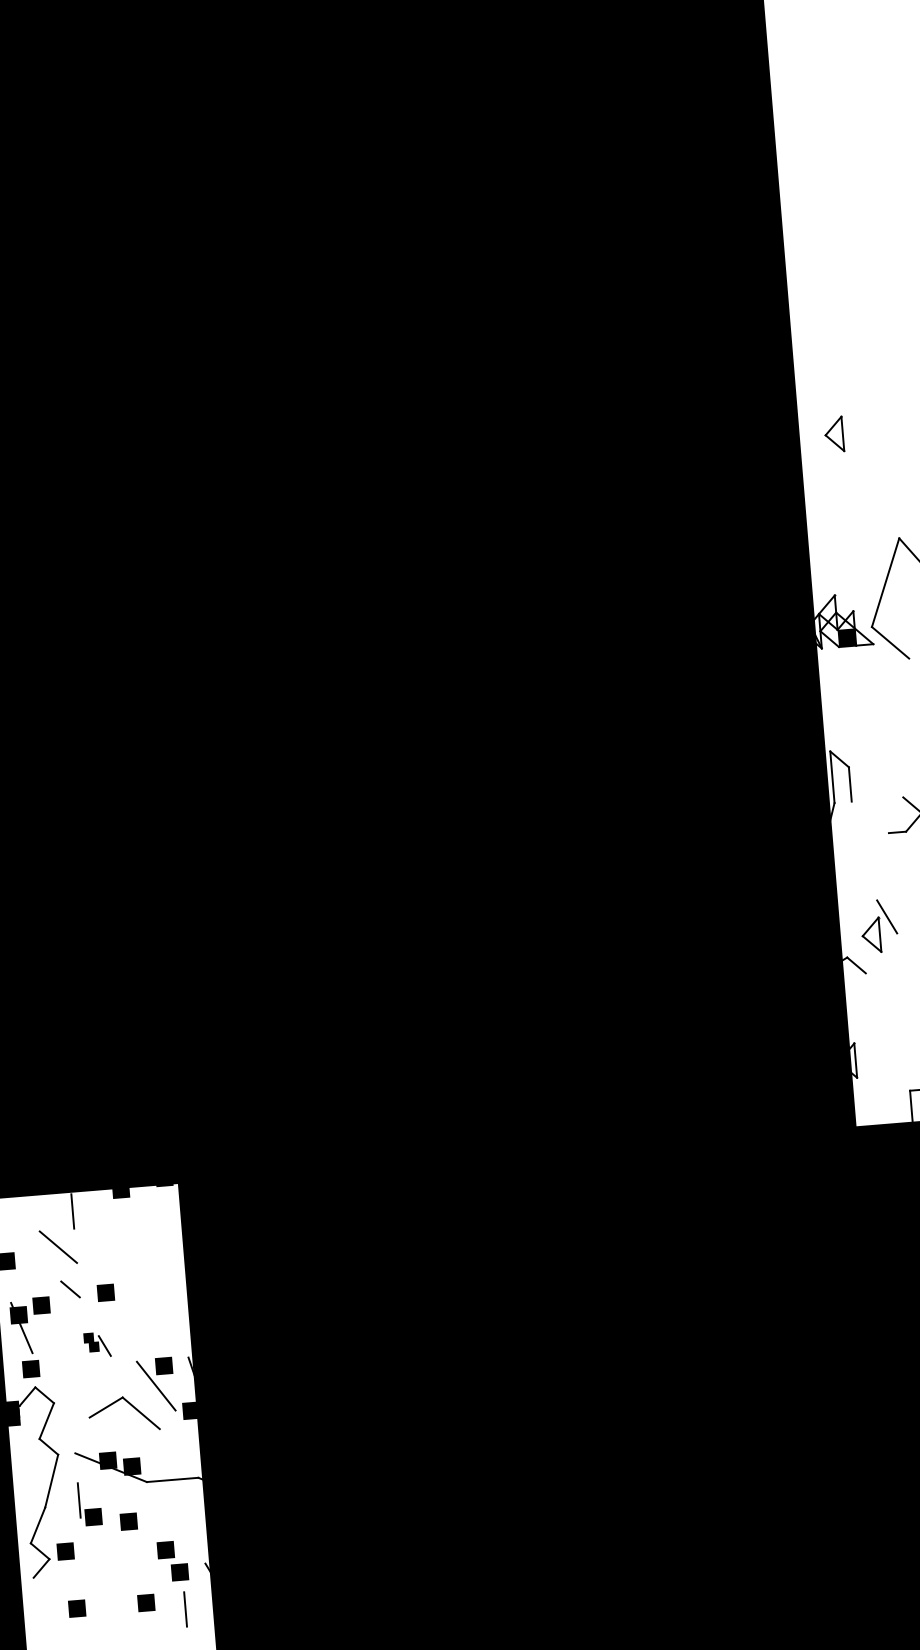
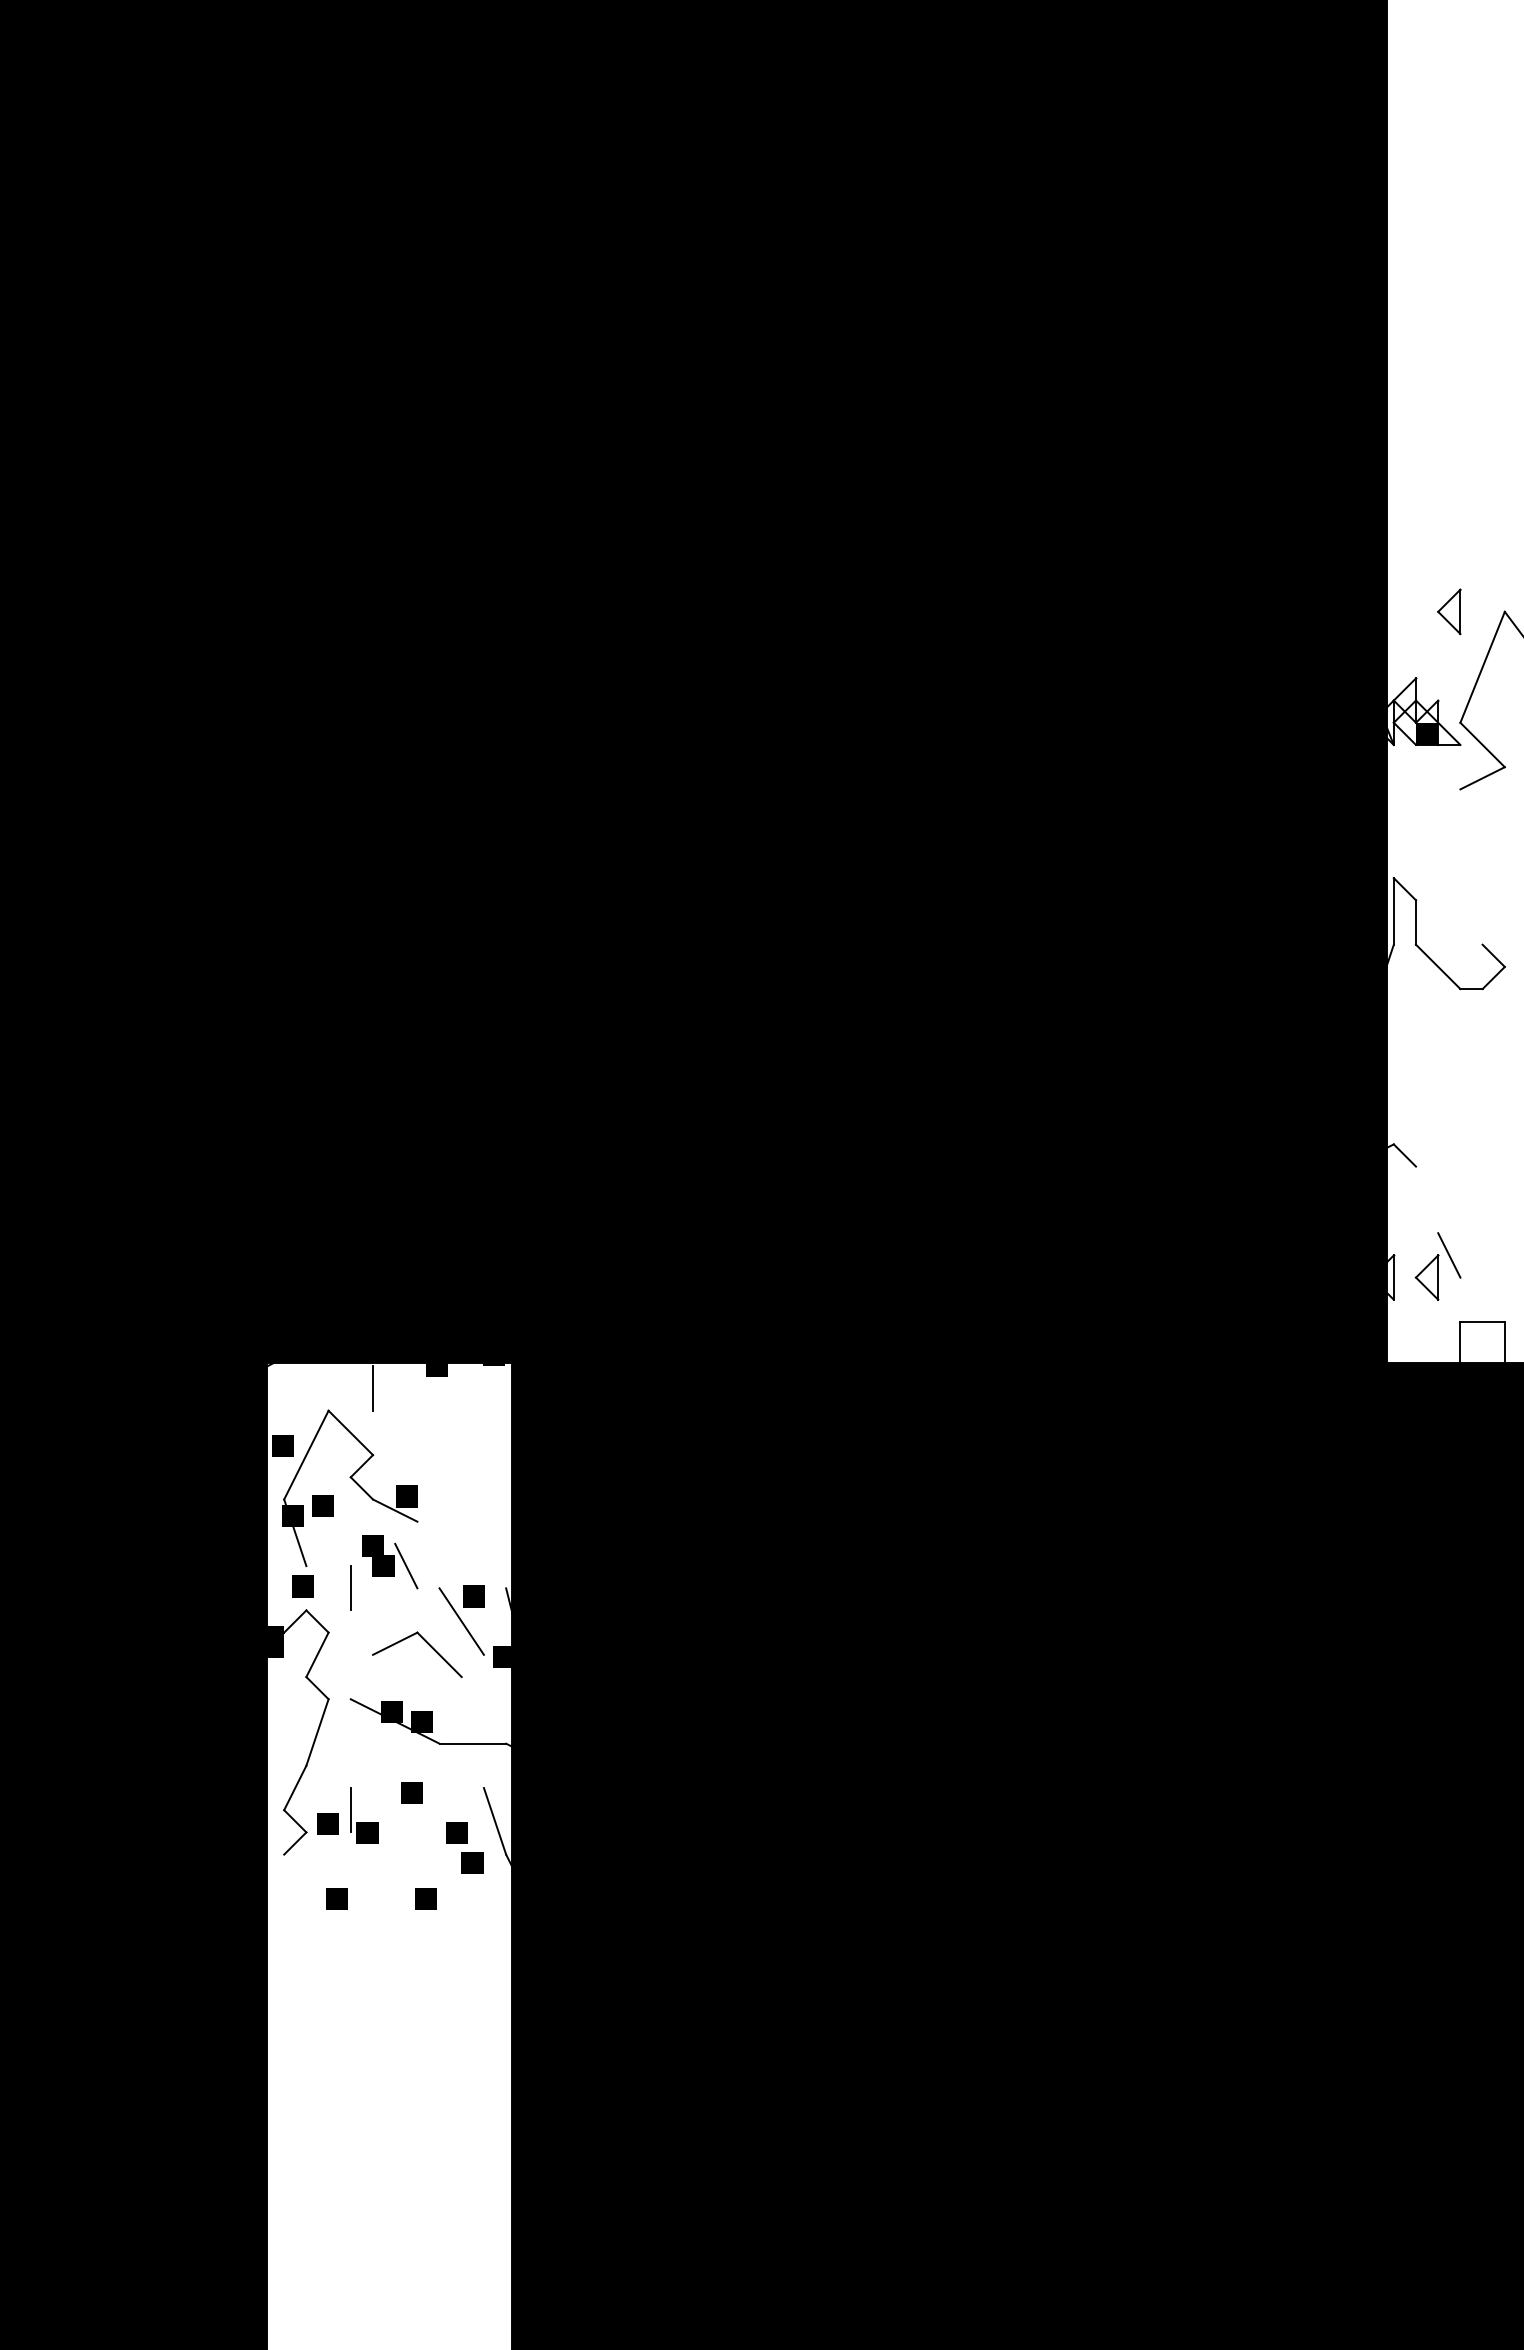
part: (834, 434) -> (1449, 611), moved
line: (892, 668) -> (1482, 778), added
line: (870, 817) -> (1438, 966), added
part: (878, 926) -> (1437, 1266), moved
line: (25, 1266) -> (306, 1454), added
line: (68, 1272) -> (361, 1466), added
line: (97, 1304) -> (395, 1510), added
part: (97, 1344) -> (390, 1562), size x1.67
part: (90, 1509) -> (364, 1822), moved
line: (194, 1538) -> (494, 1820), added
line: (185, 1608) -> (350, 1587), moved

